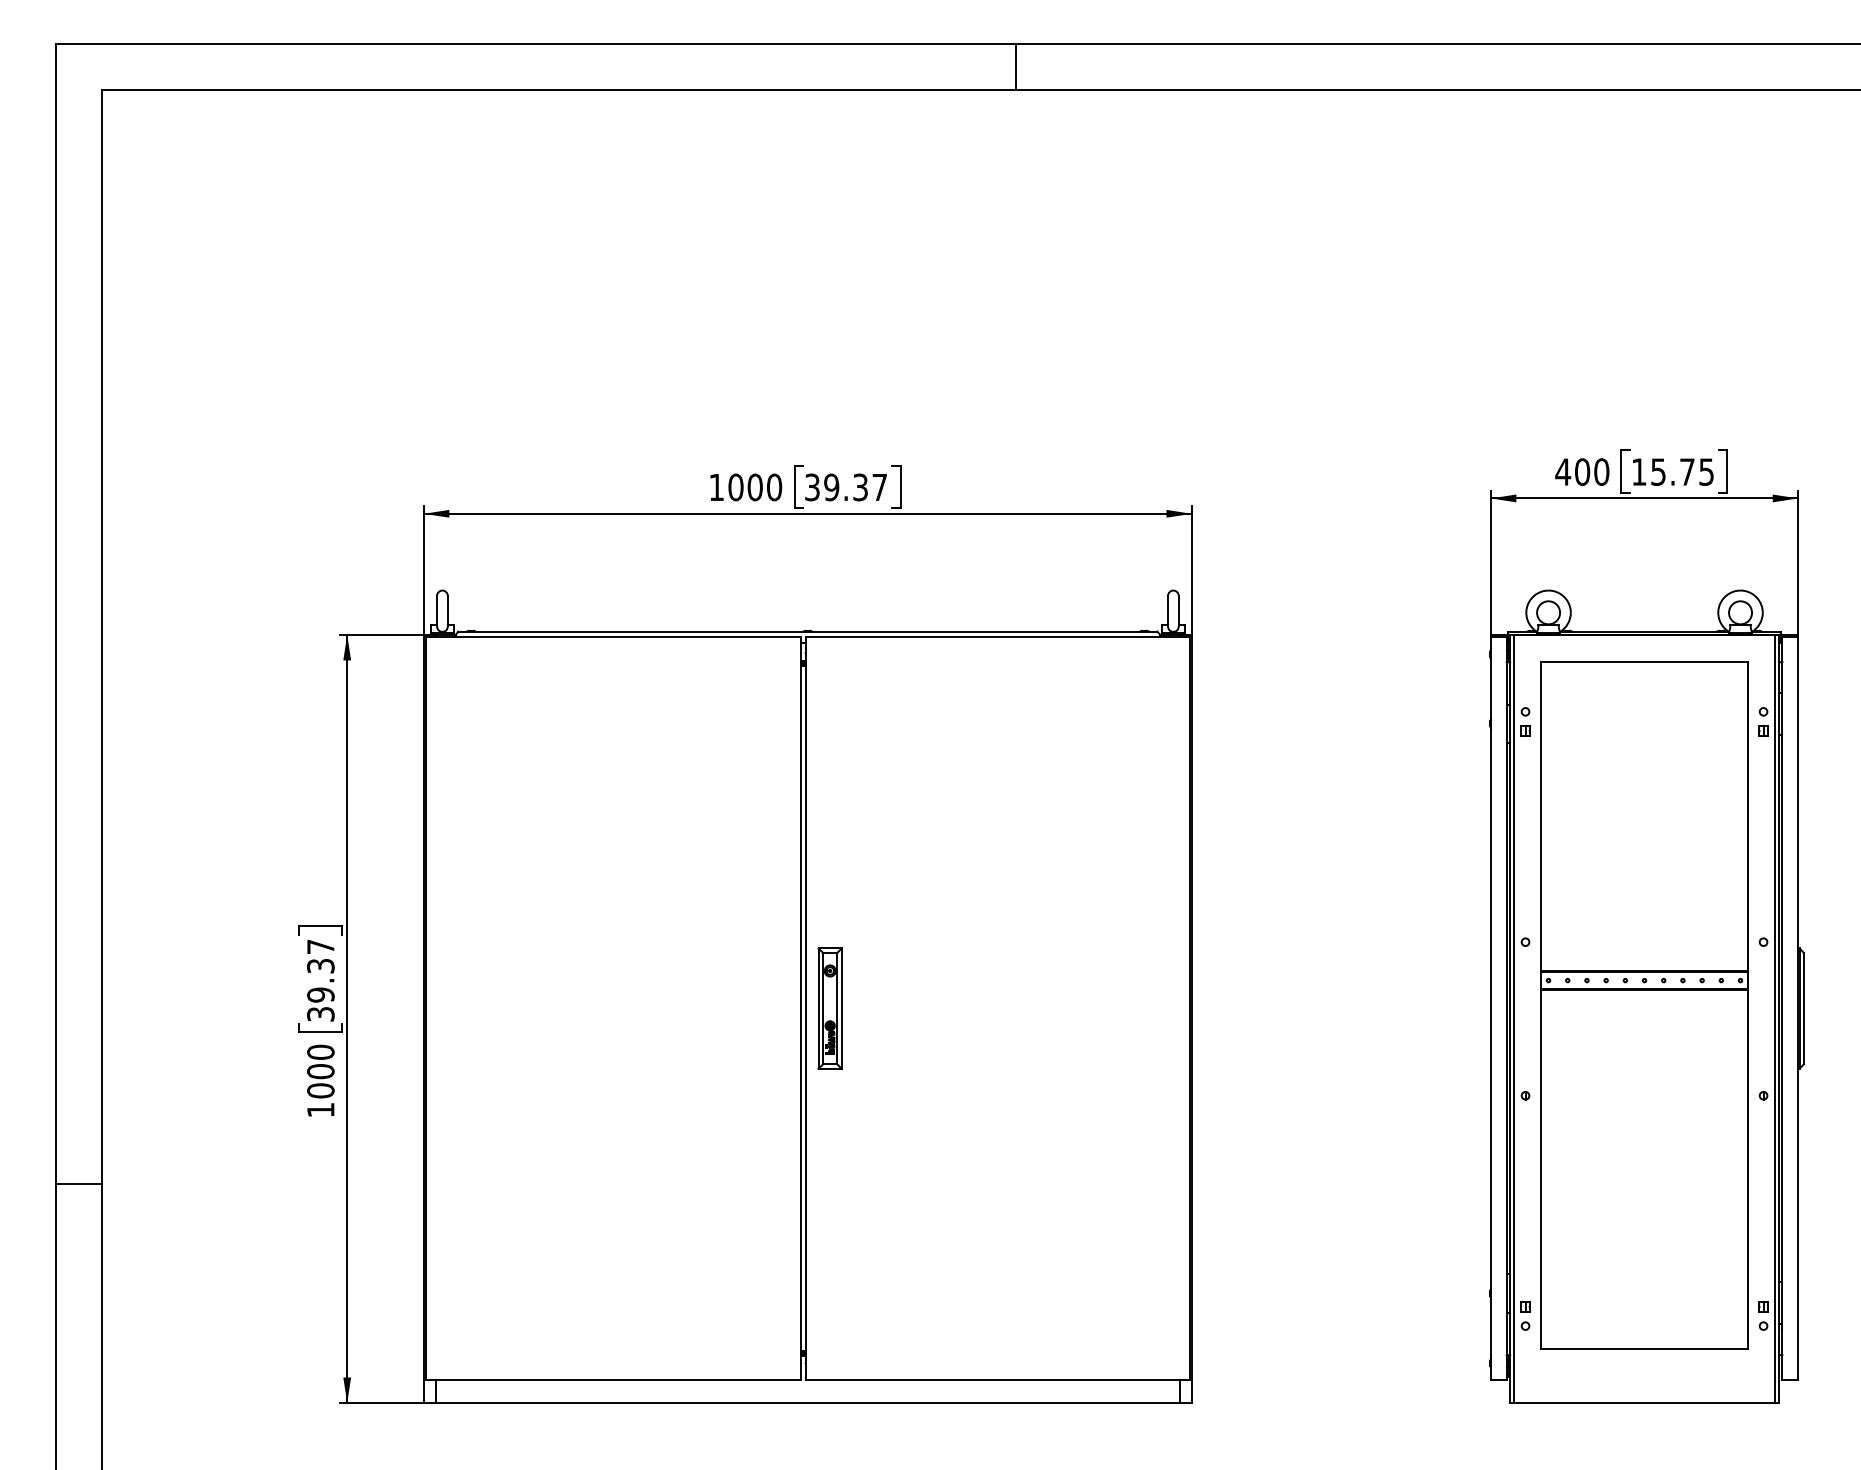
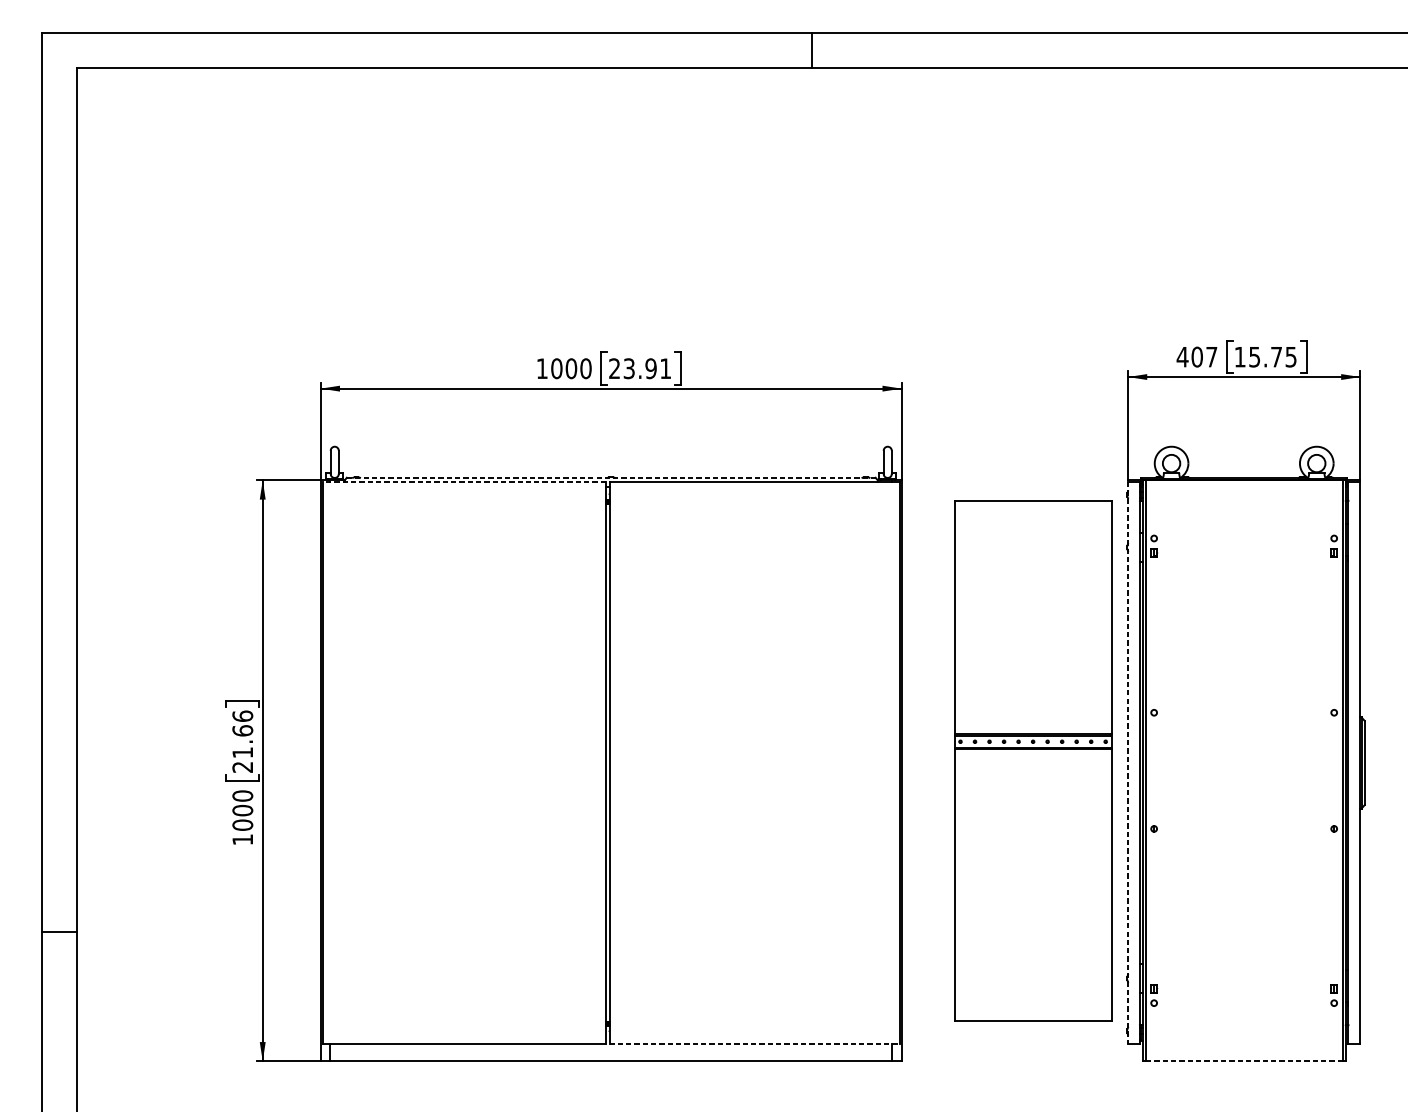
line: (1015, 67) -> (811, 51), moved
text: (1601, 471) -> (1211, 356), 400 -> 407
text: (845, 487) -> (639, 368), 39.37 -> 23.91
line: (807, 631) -> (610, 477), solid -> dashed
line: (613, 637) -> (464, 482), solid -> dashed
text: (320, 980) -> (242, 741), 39.37 -> 21.66
part: (1644, 1005) -> (1033, 760), moved
part: (829, 1008) -> (627, 762), removed
line: (1490, 1009) -> (1127, 763), solid -> dashed
line: (78, 1184) -> (59, 931), moved
line: (997, 1379) -> (754, 1043), solid -> dashed
line: (1644, 1402) -> (1244, 1060), solid -> dashed

